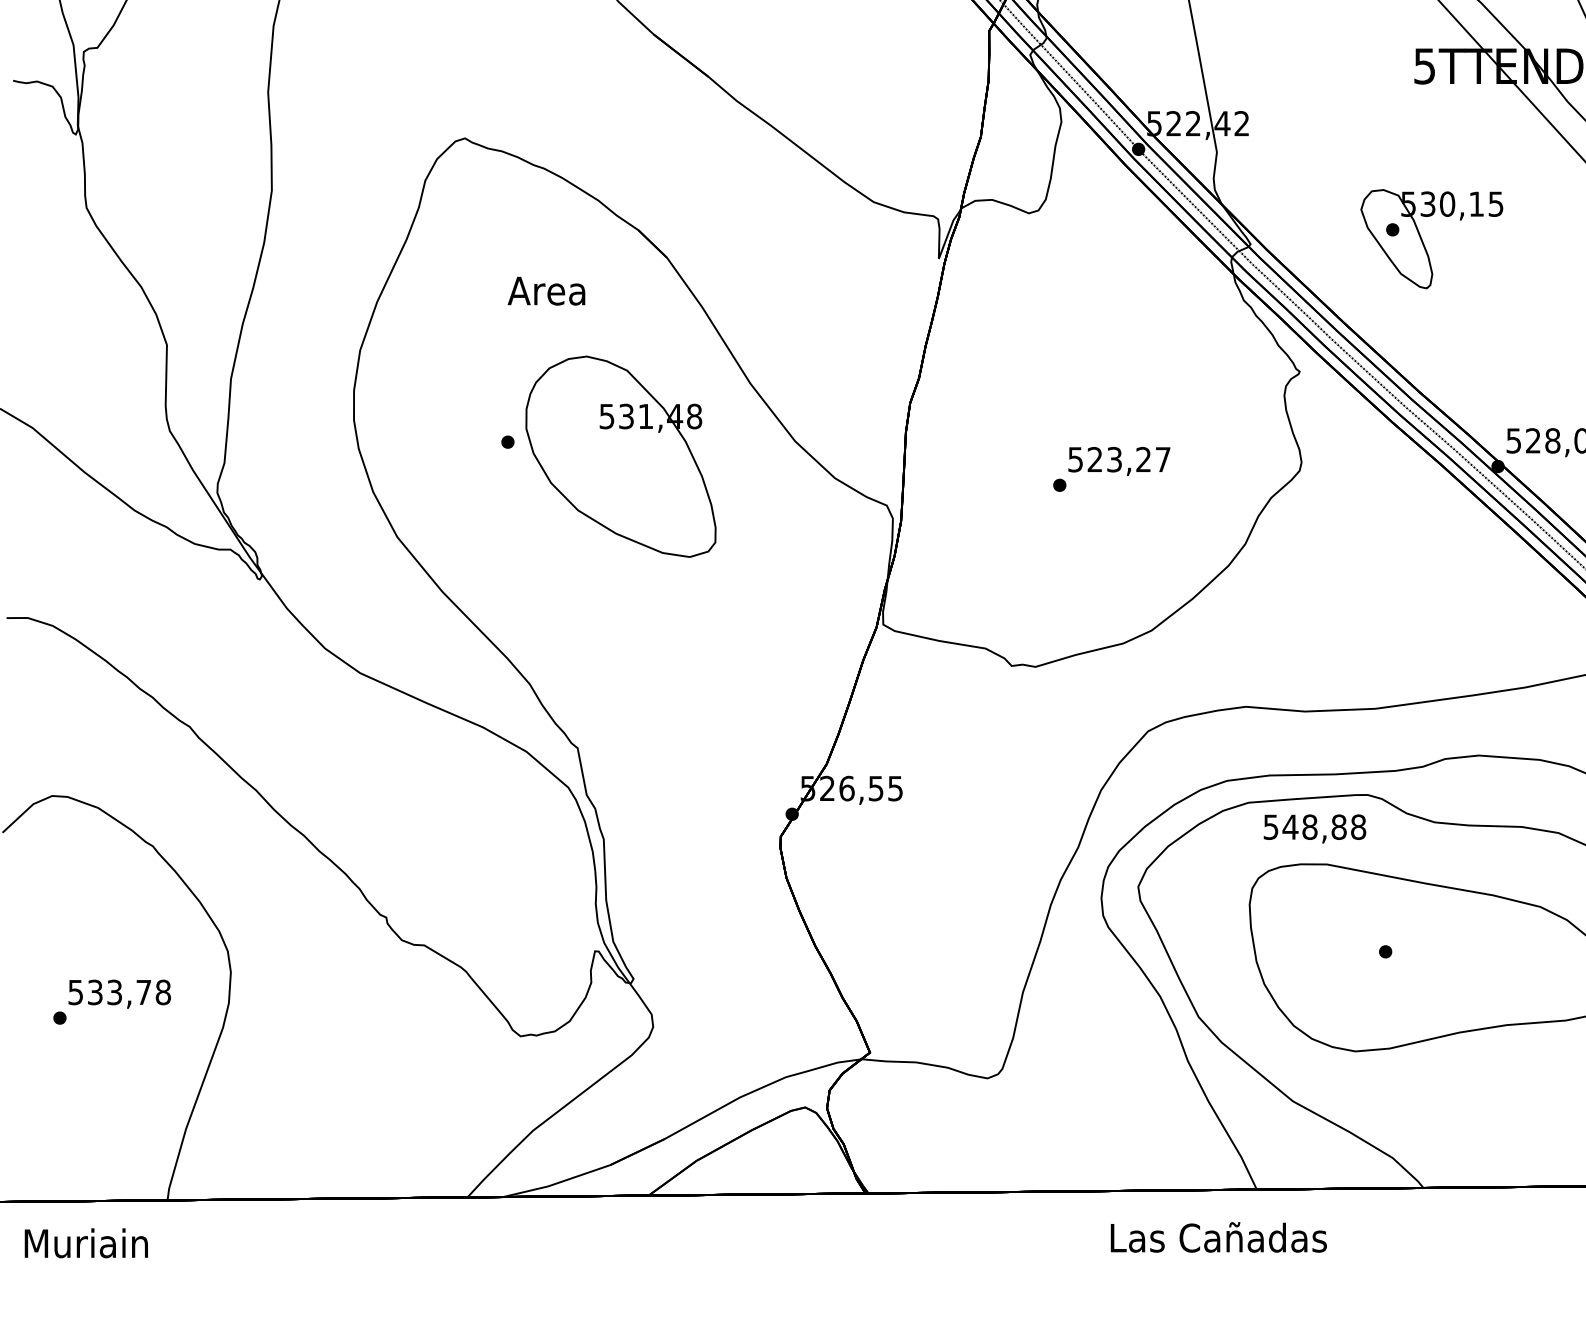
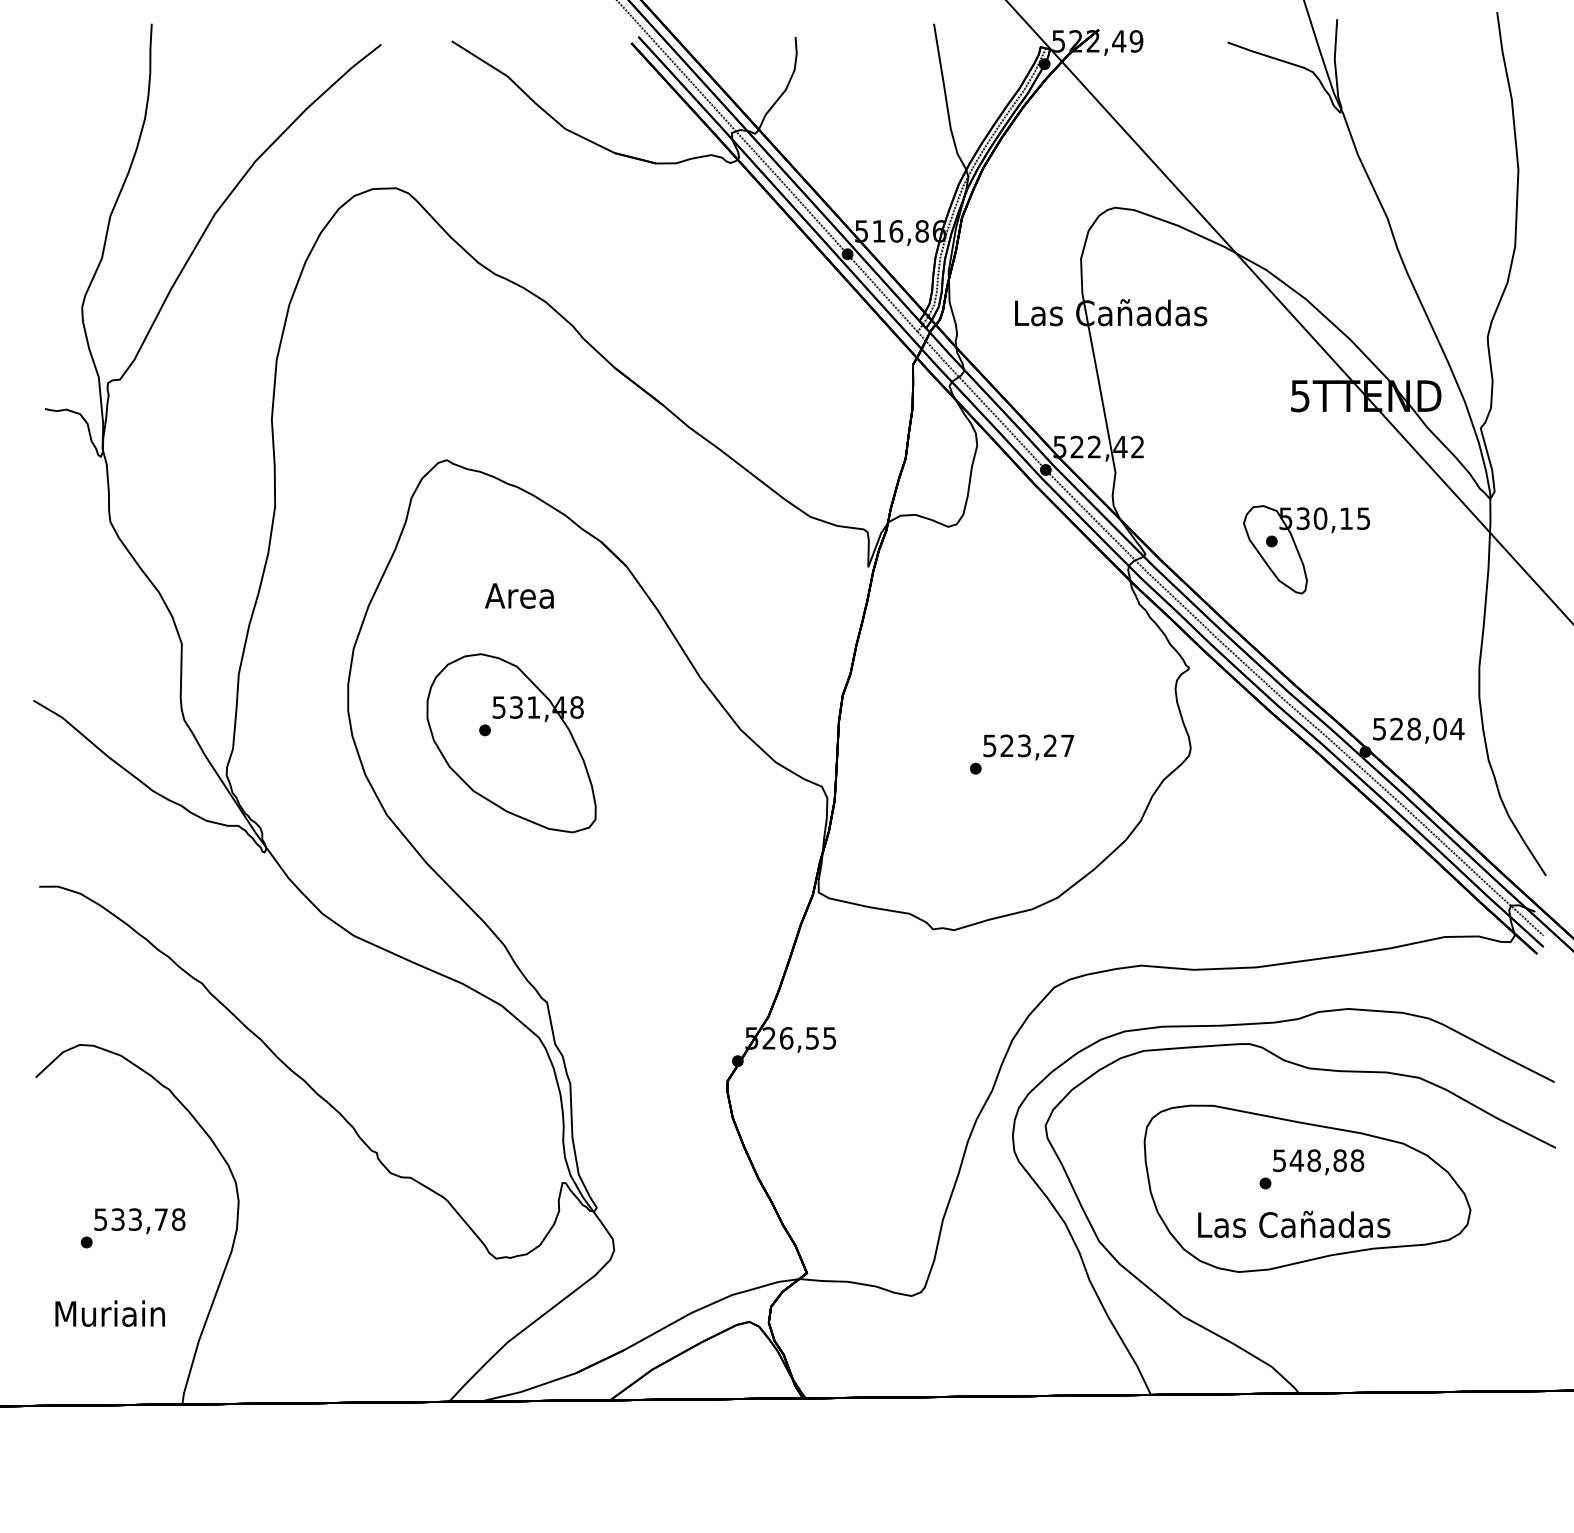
part: (620, 457) -> (511, 743), moved
text: (1314, 829) -> (1318, 1162), moved
text: (1219, 1236) -> (1294, 1223), moved
text: (85, 1243) -> (109, 1313), moved

